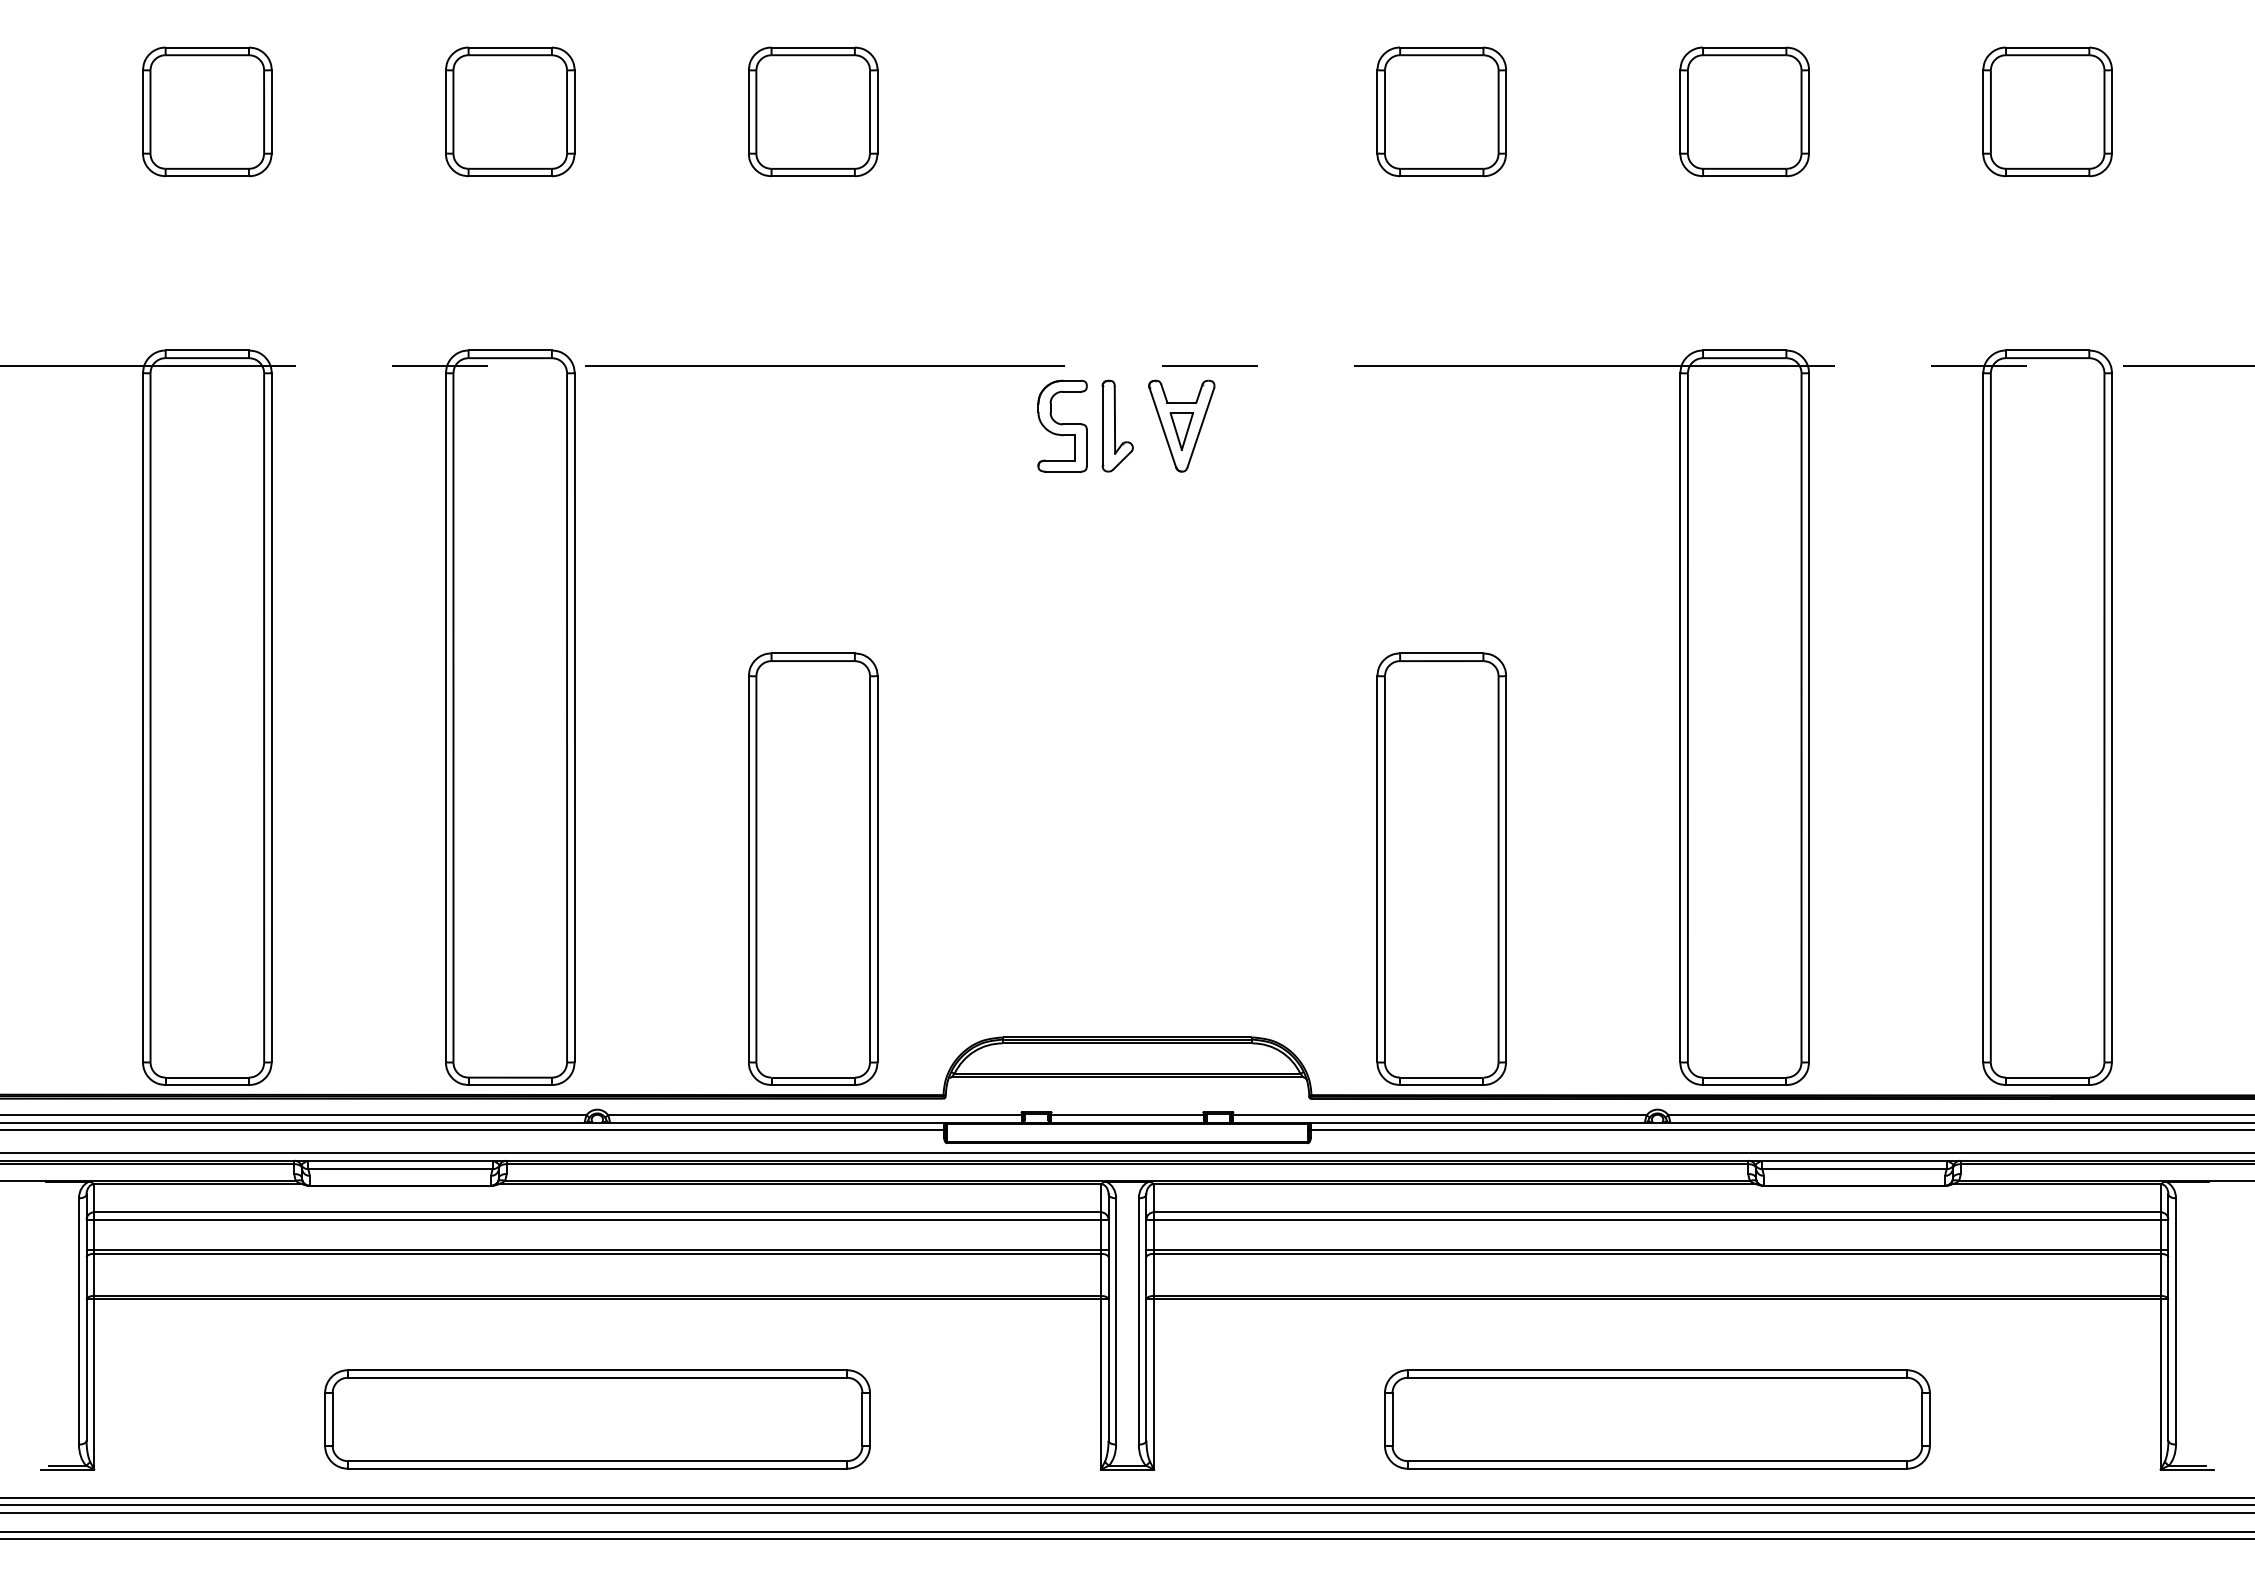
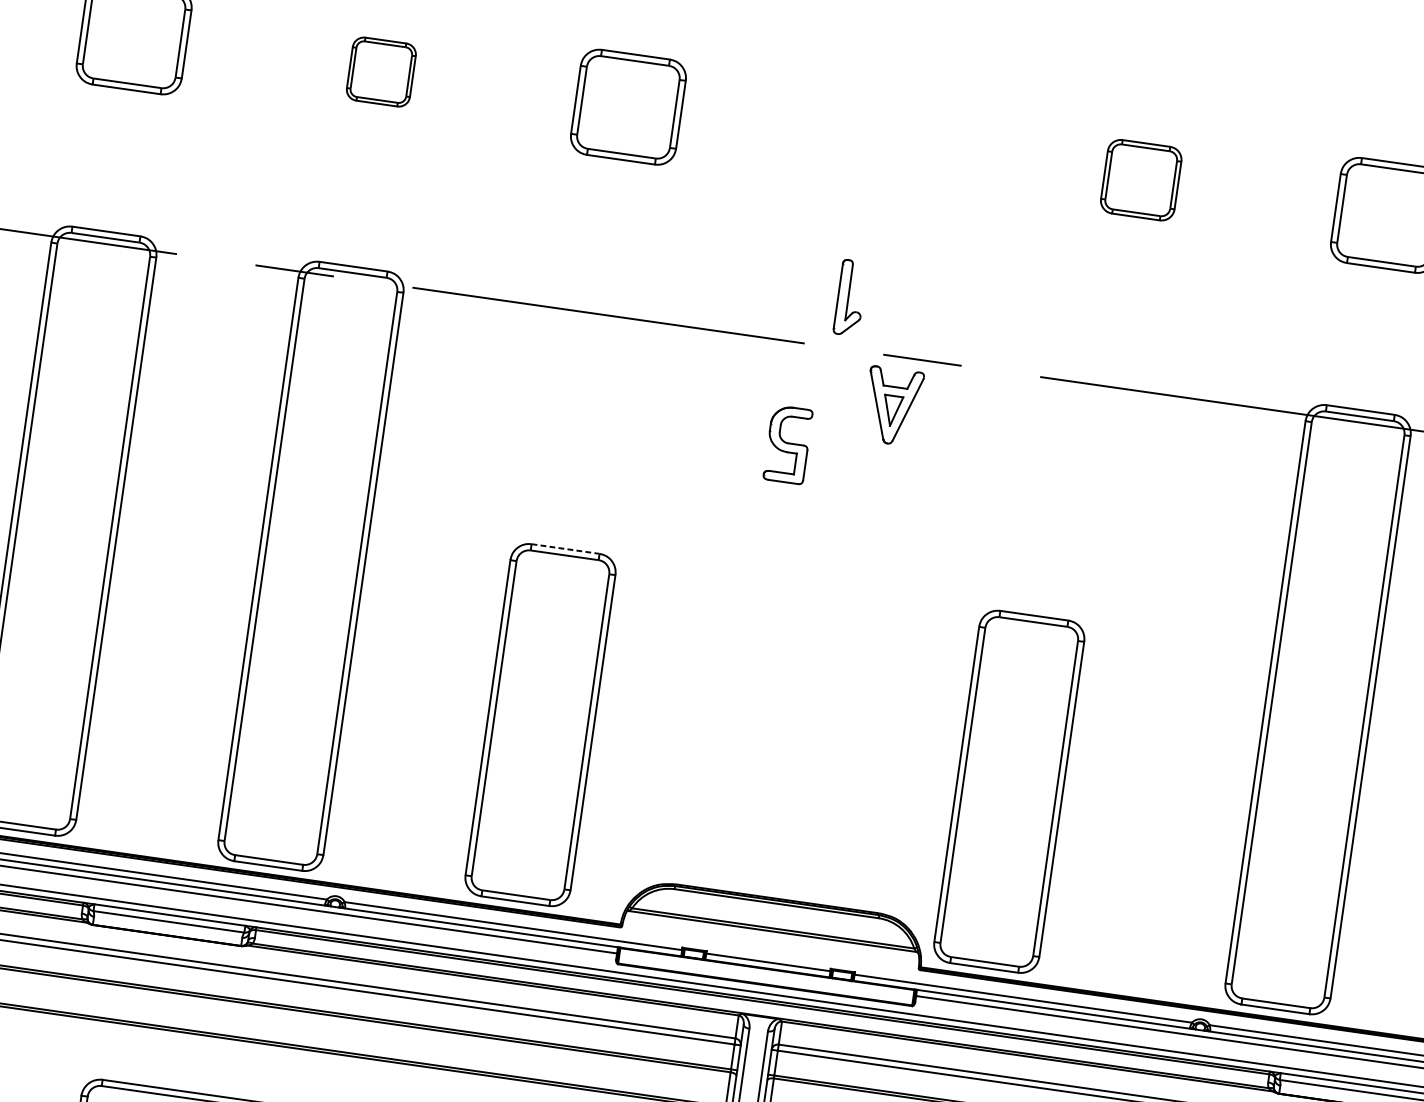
part: (510, 111) -> (381, 71), size x0.6
part: (1441, 111) -> (1141, 179), size x0.7
part: (1062, 425) -> (788, 444), moved
part: (1117, 425) -> (850, 297), moved
line: (813, 653) -> (565, 549), solid -> dashed
part: (1441, 868) -> (1009, 791), moved

